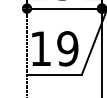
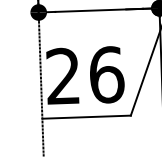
text: (54, 48) -> (85, 75), 19 -> 26

